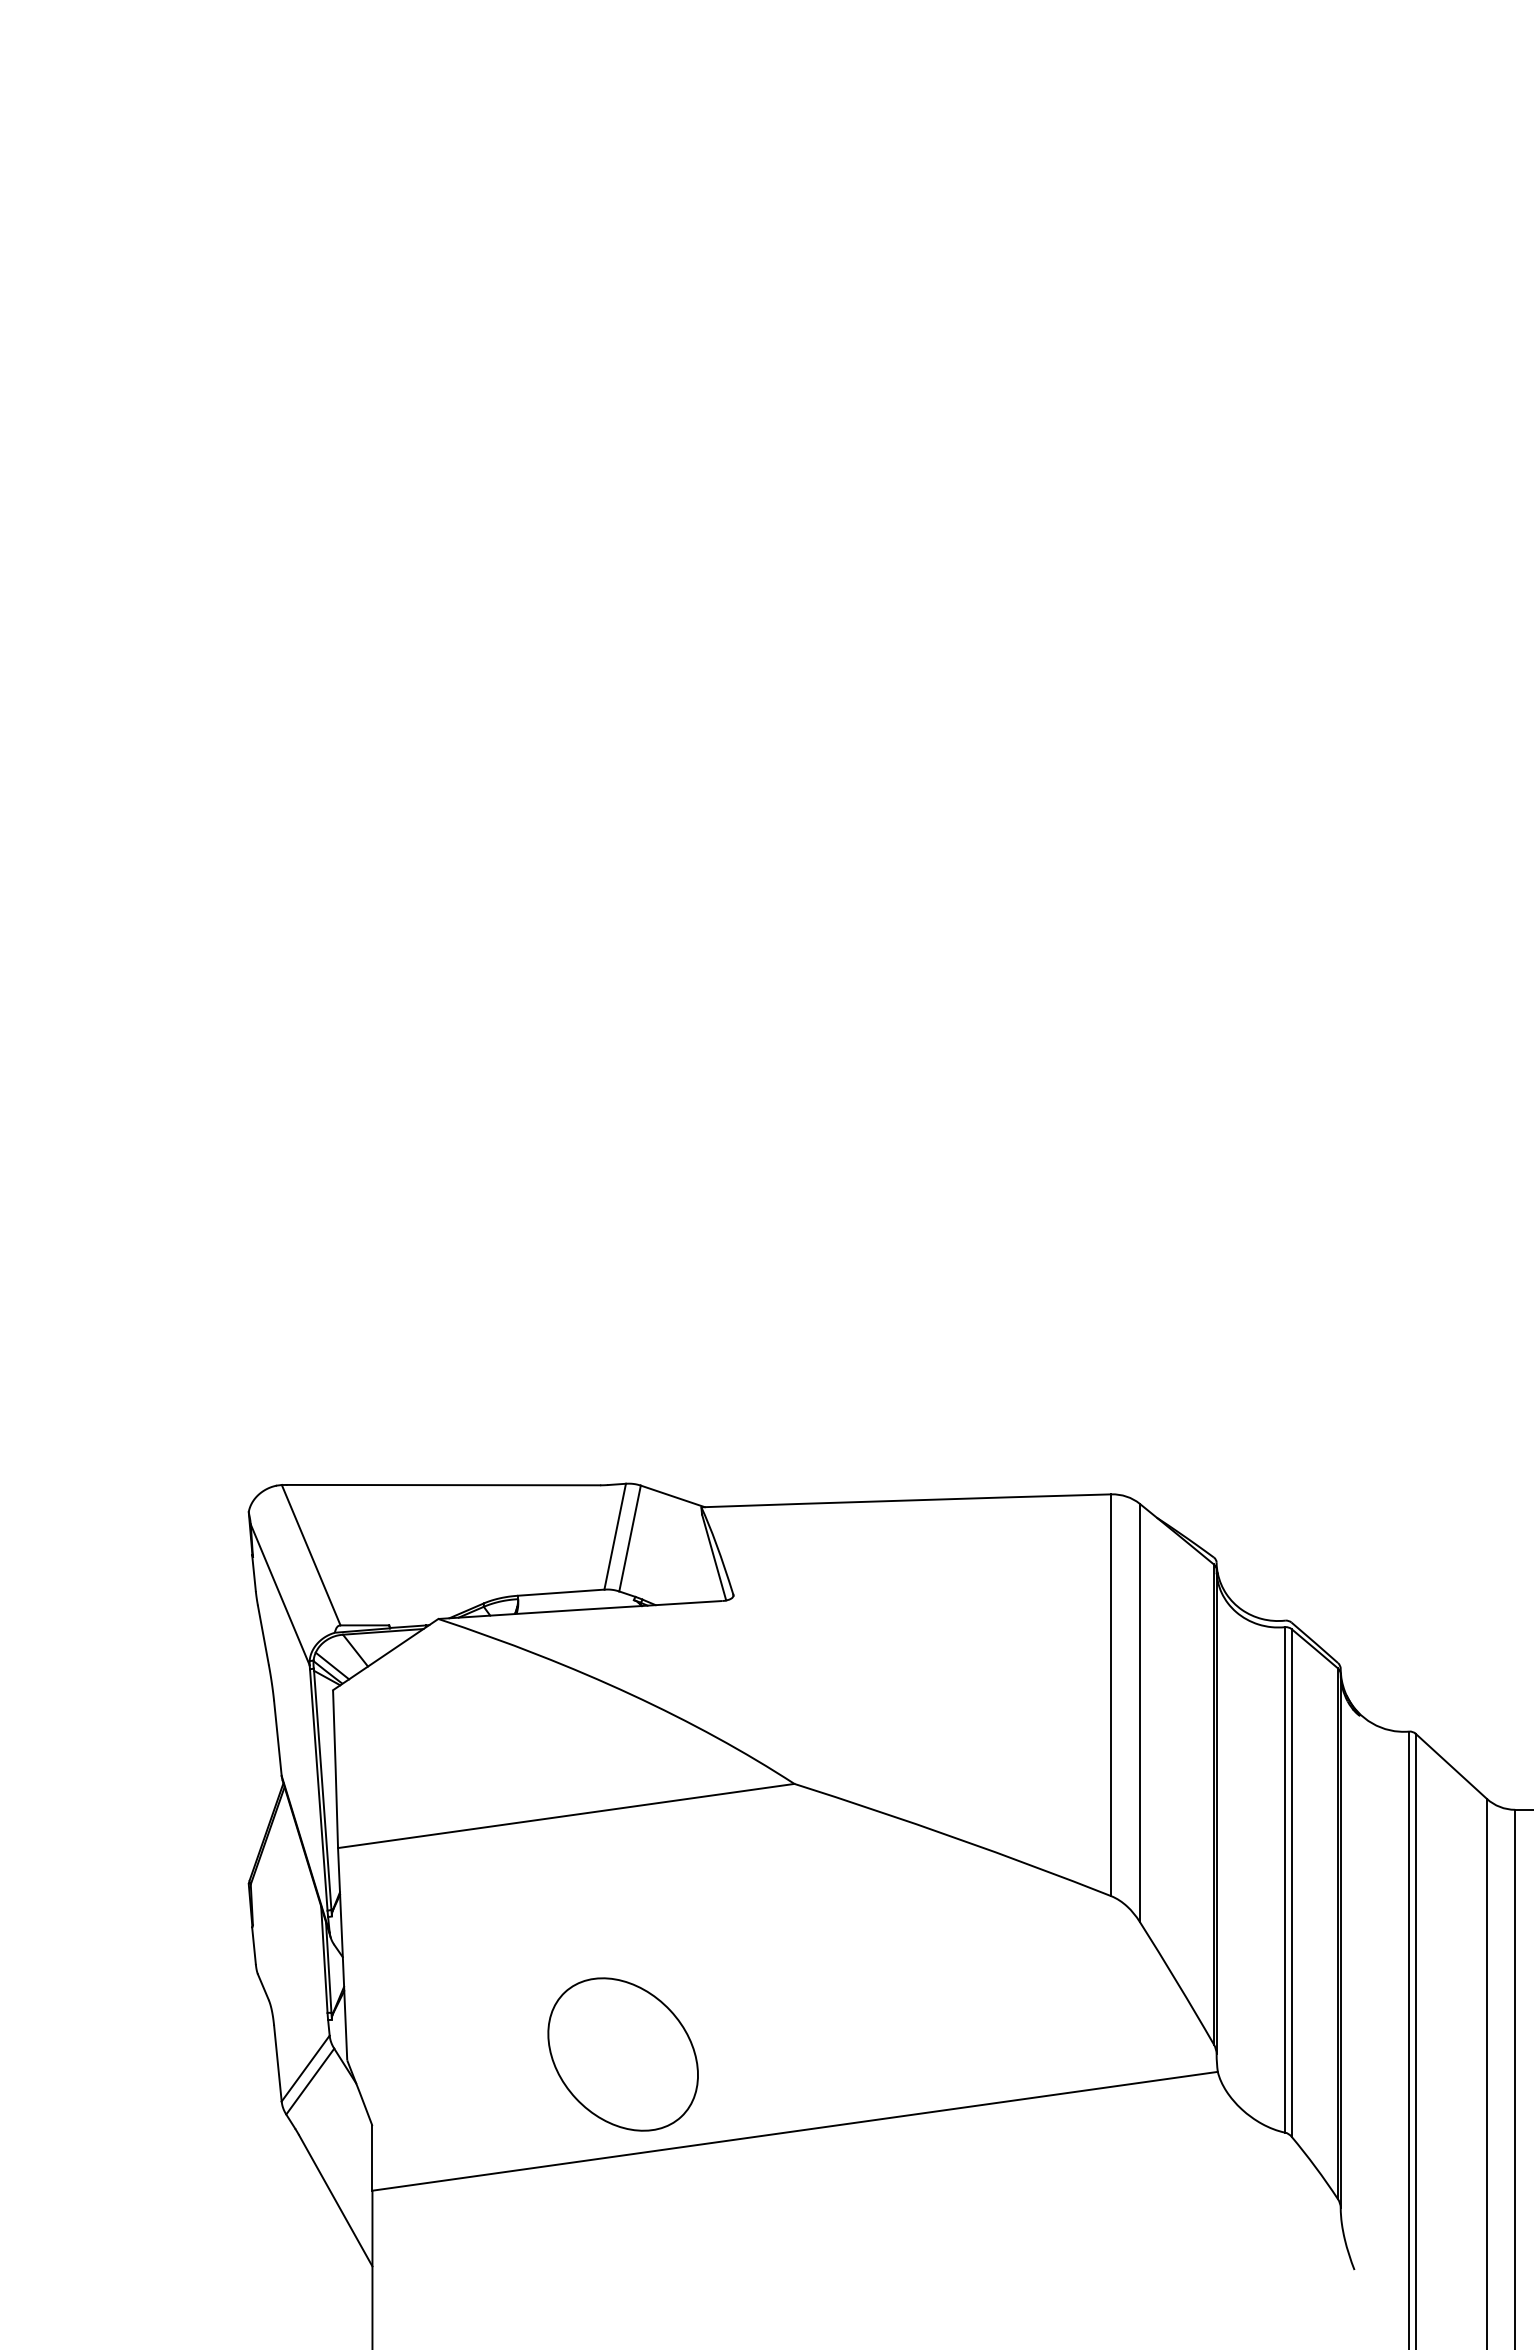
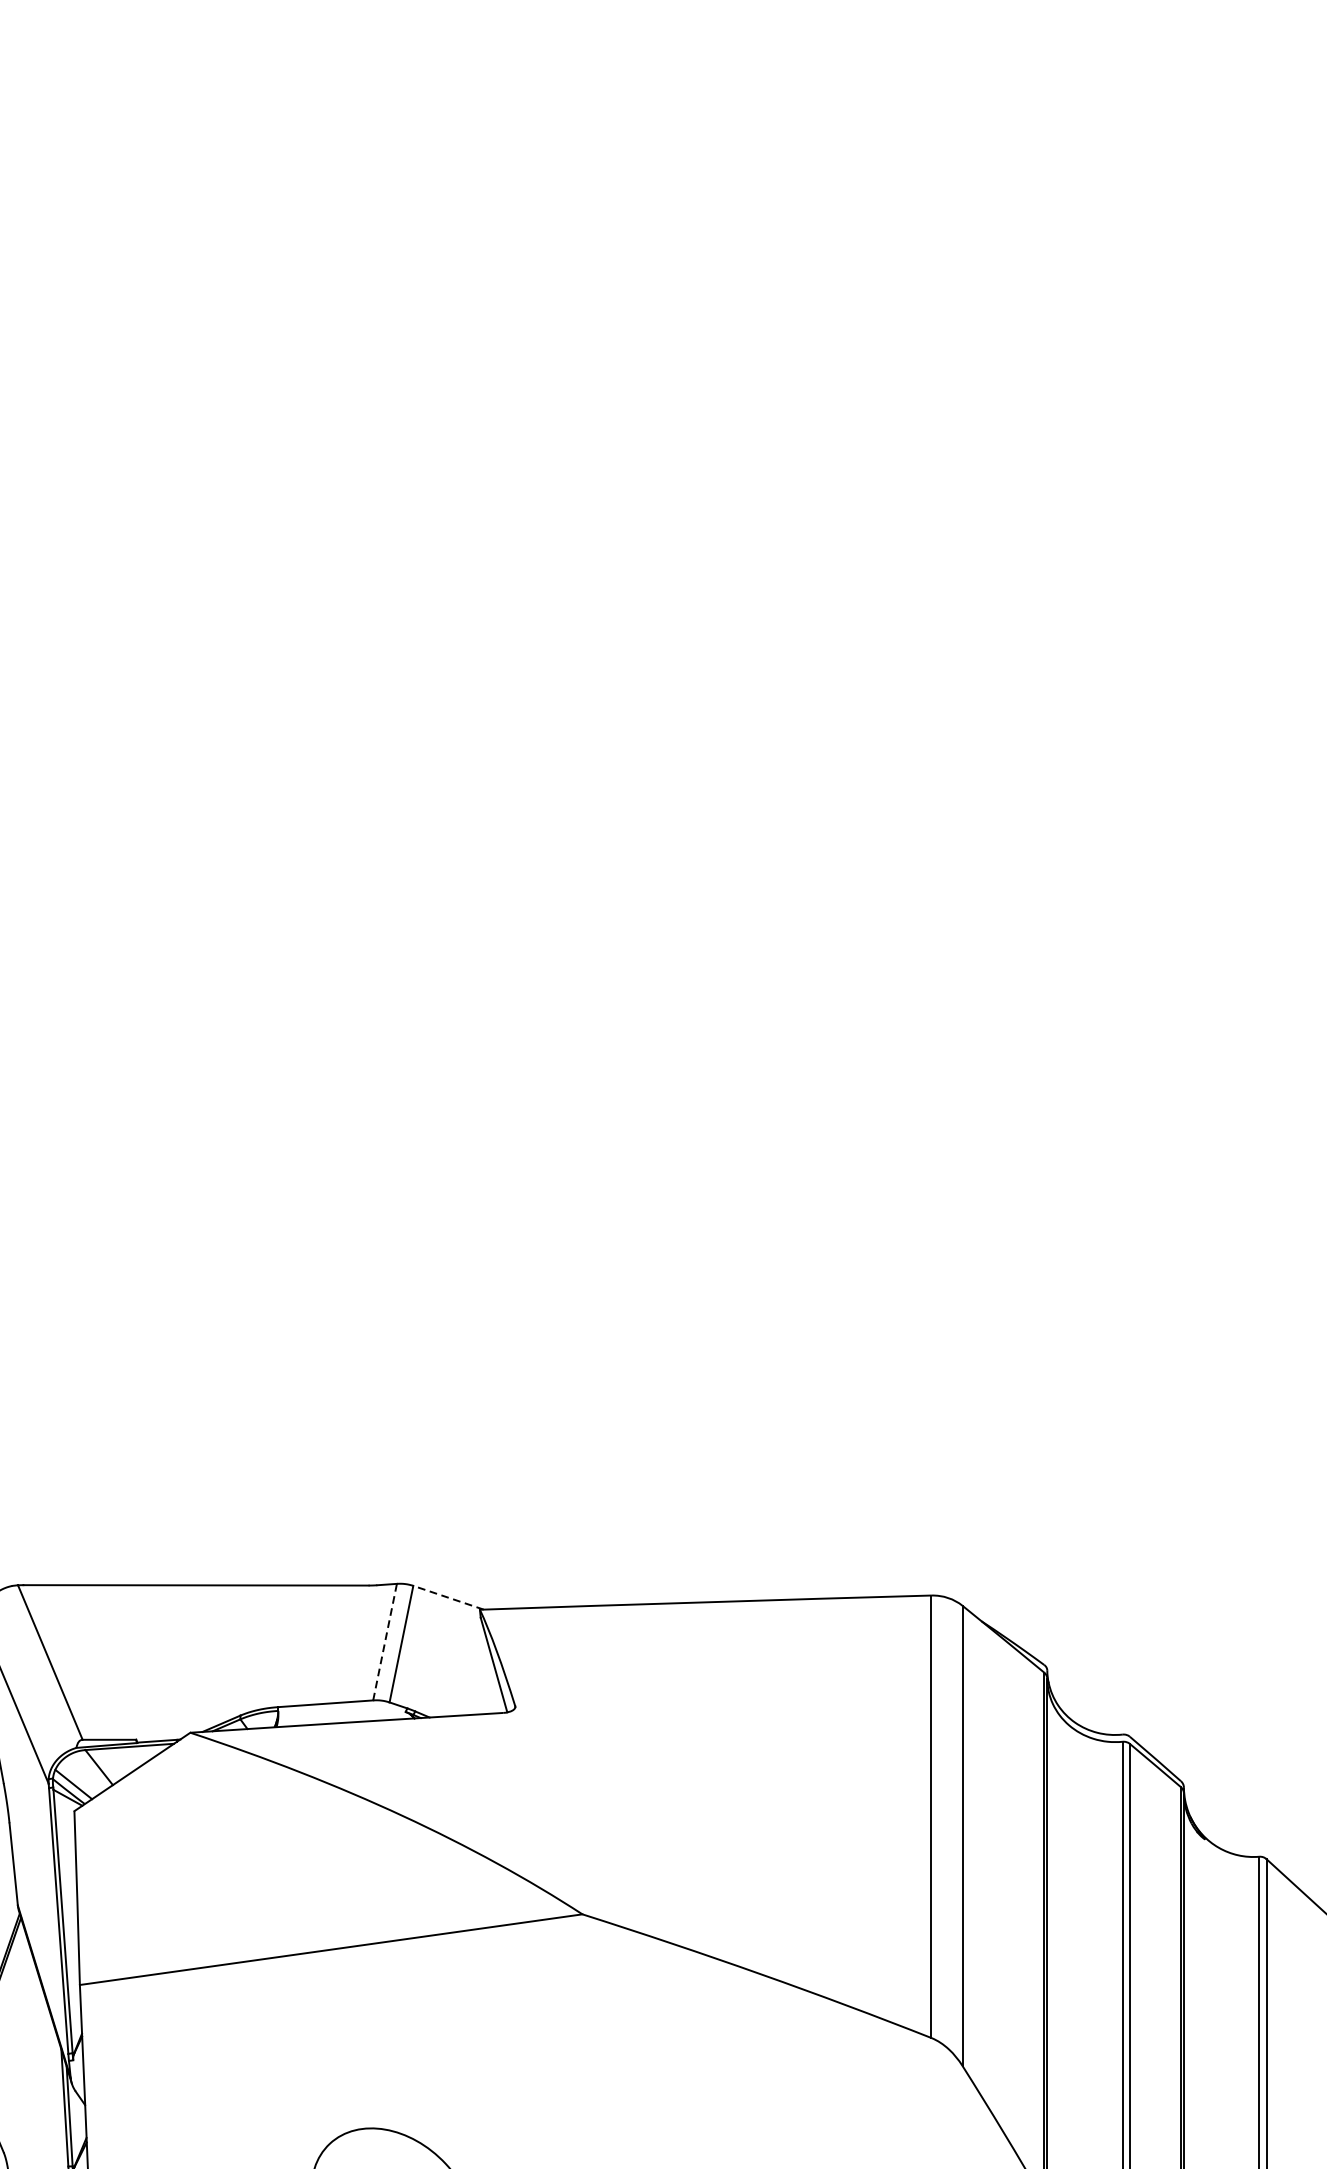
line: (672, 1496) -> (448, 1597), solid -> dashed
line: (615, 1536) -> (385, 1641), solid -> dashed

